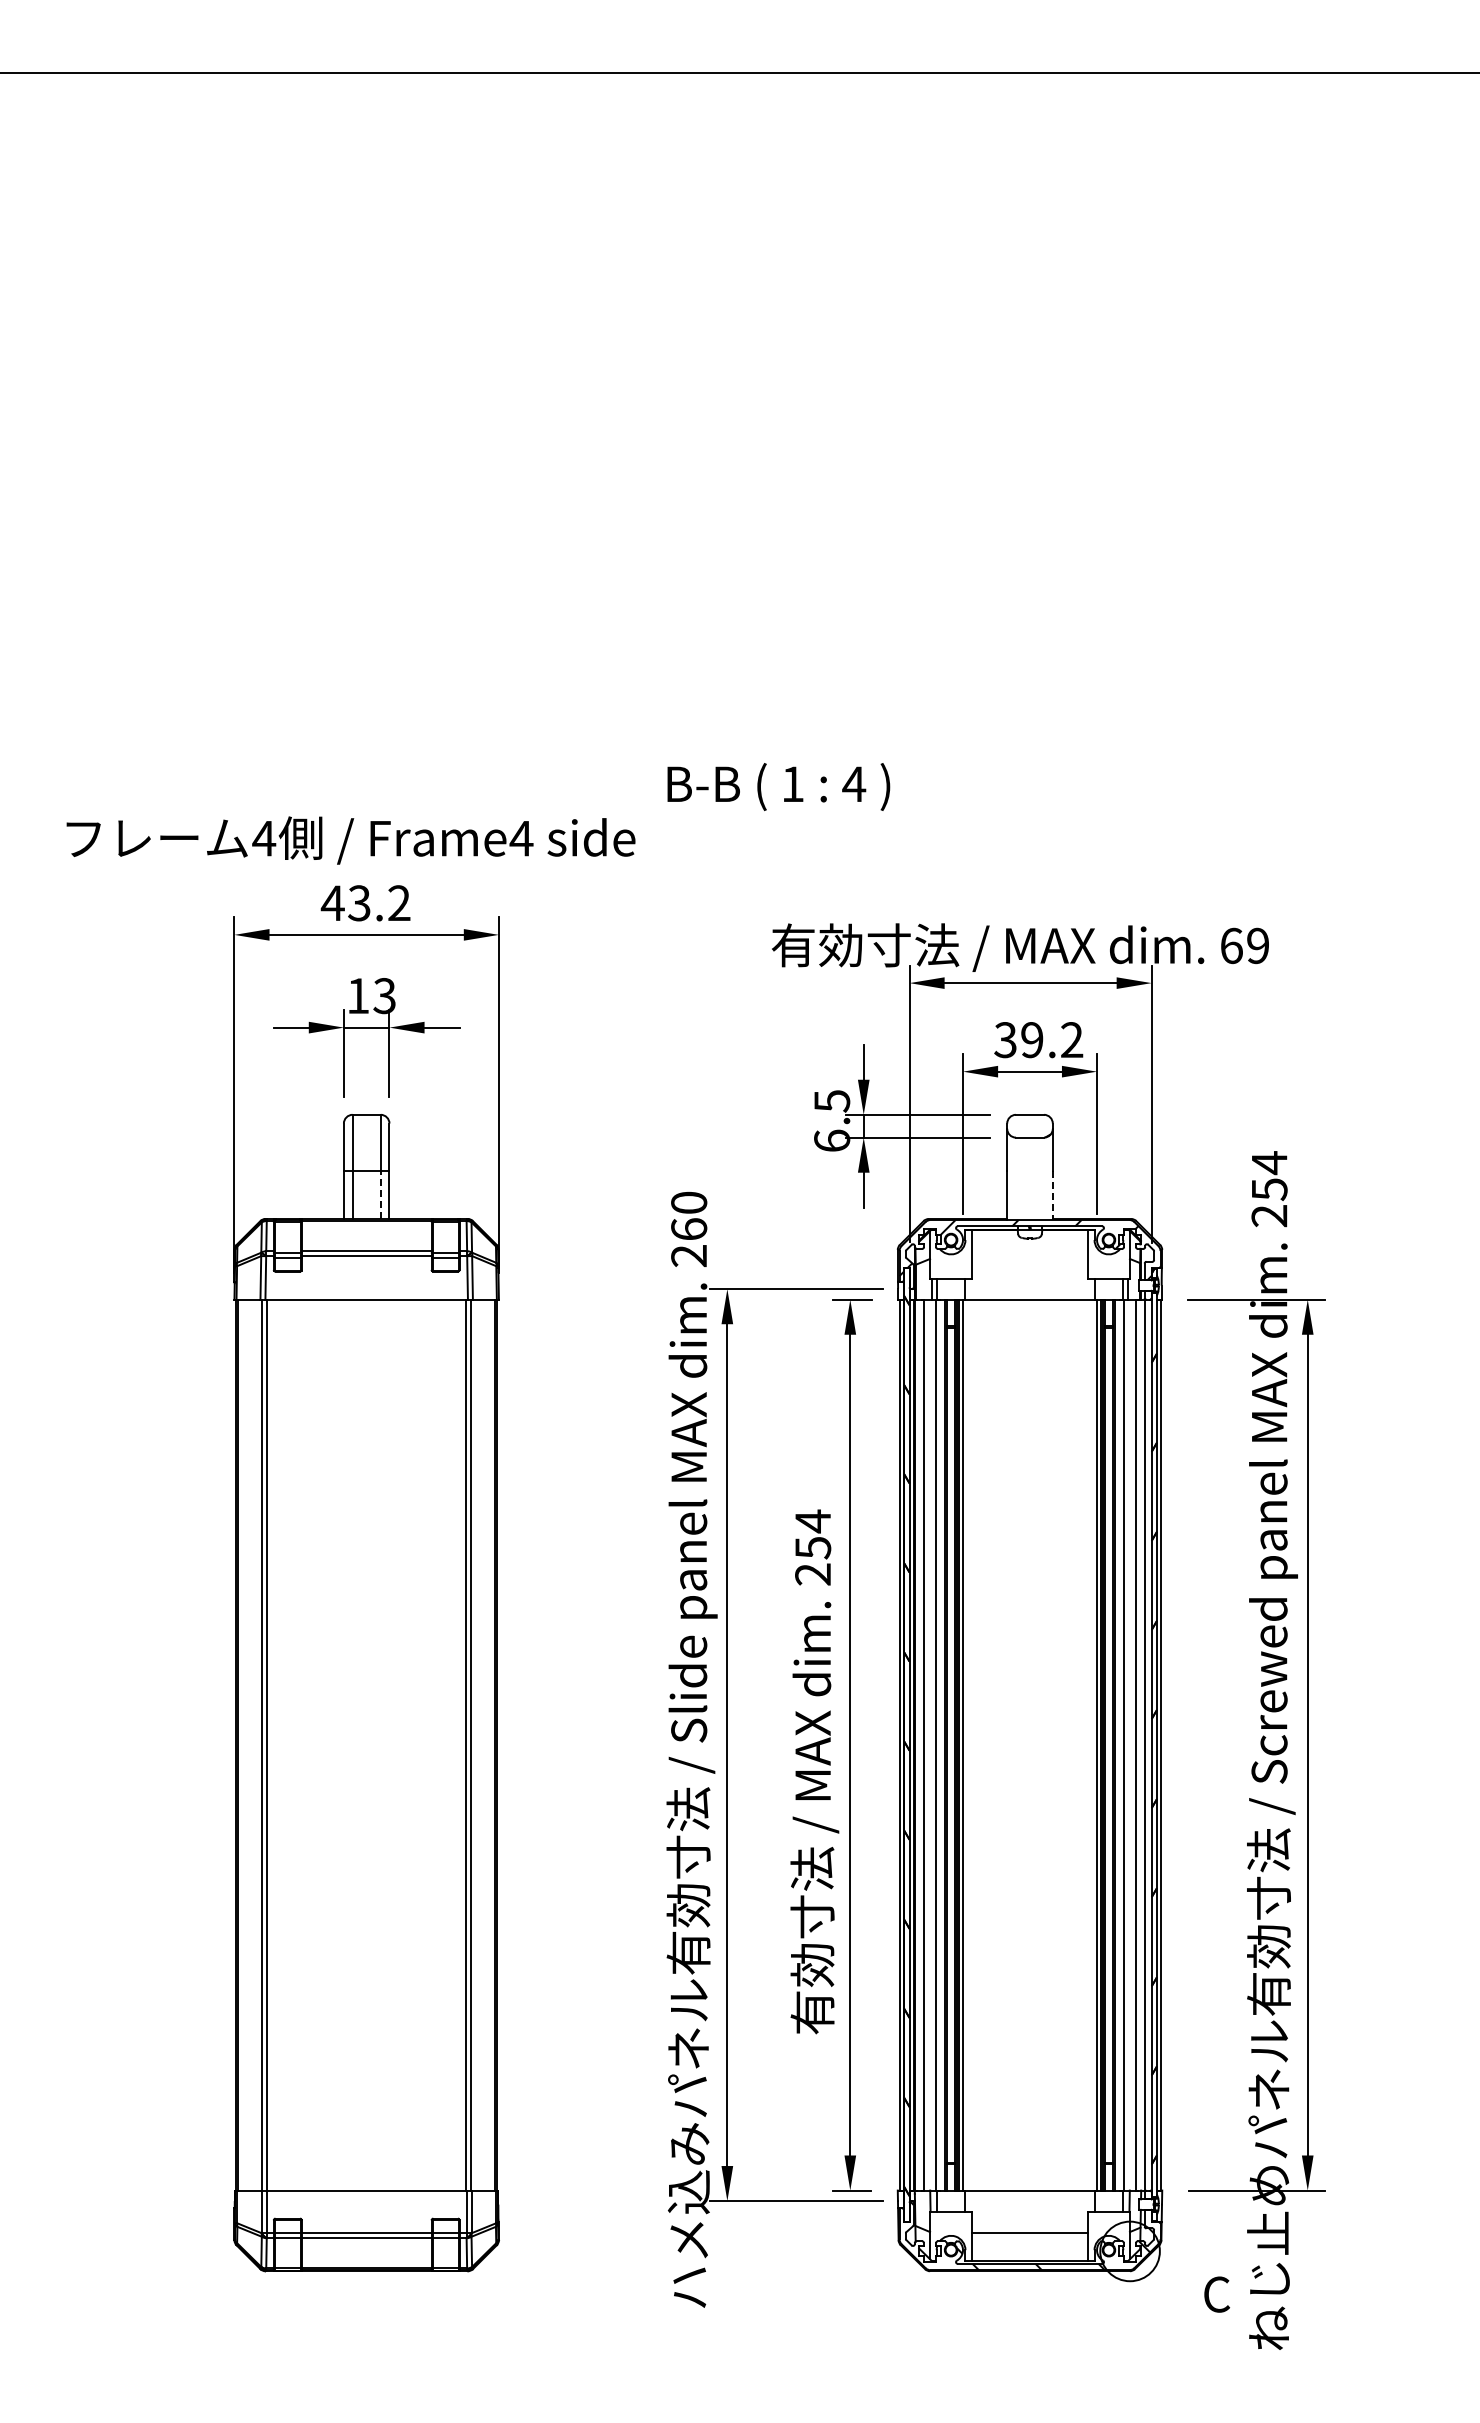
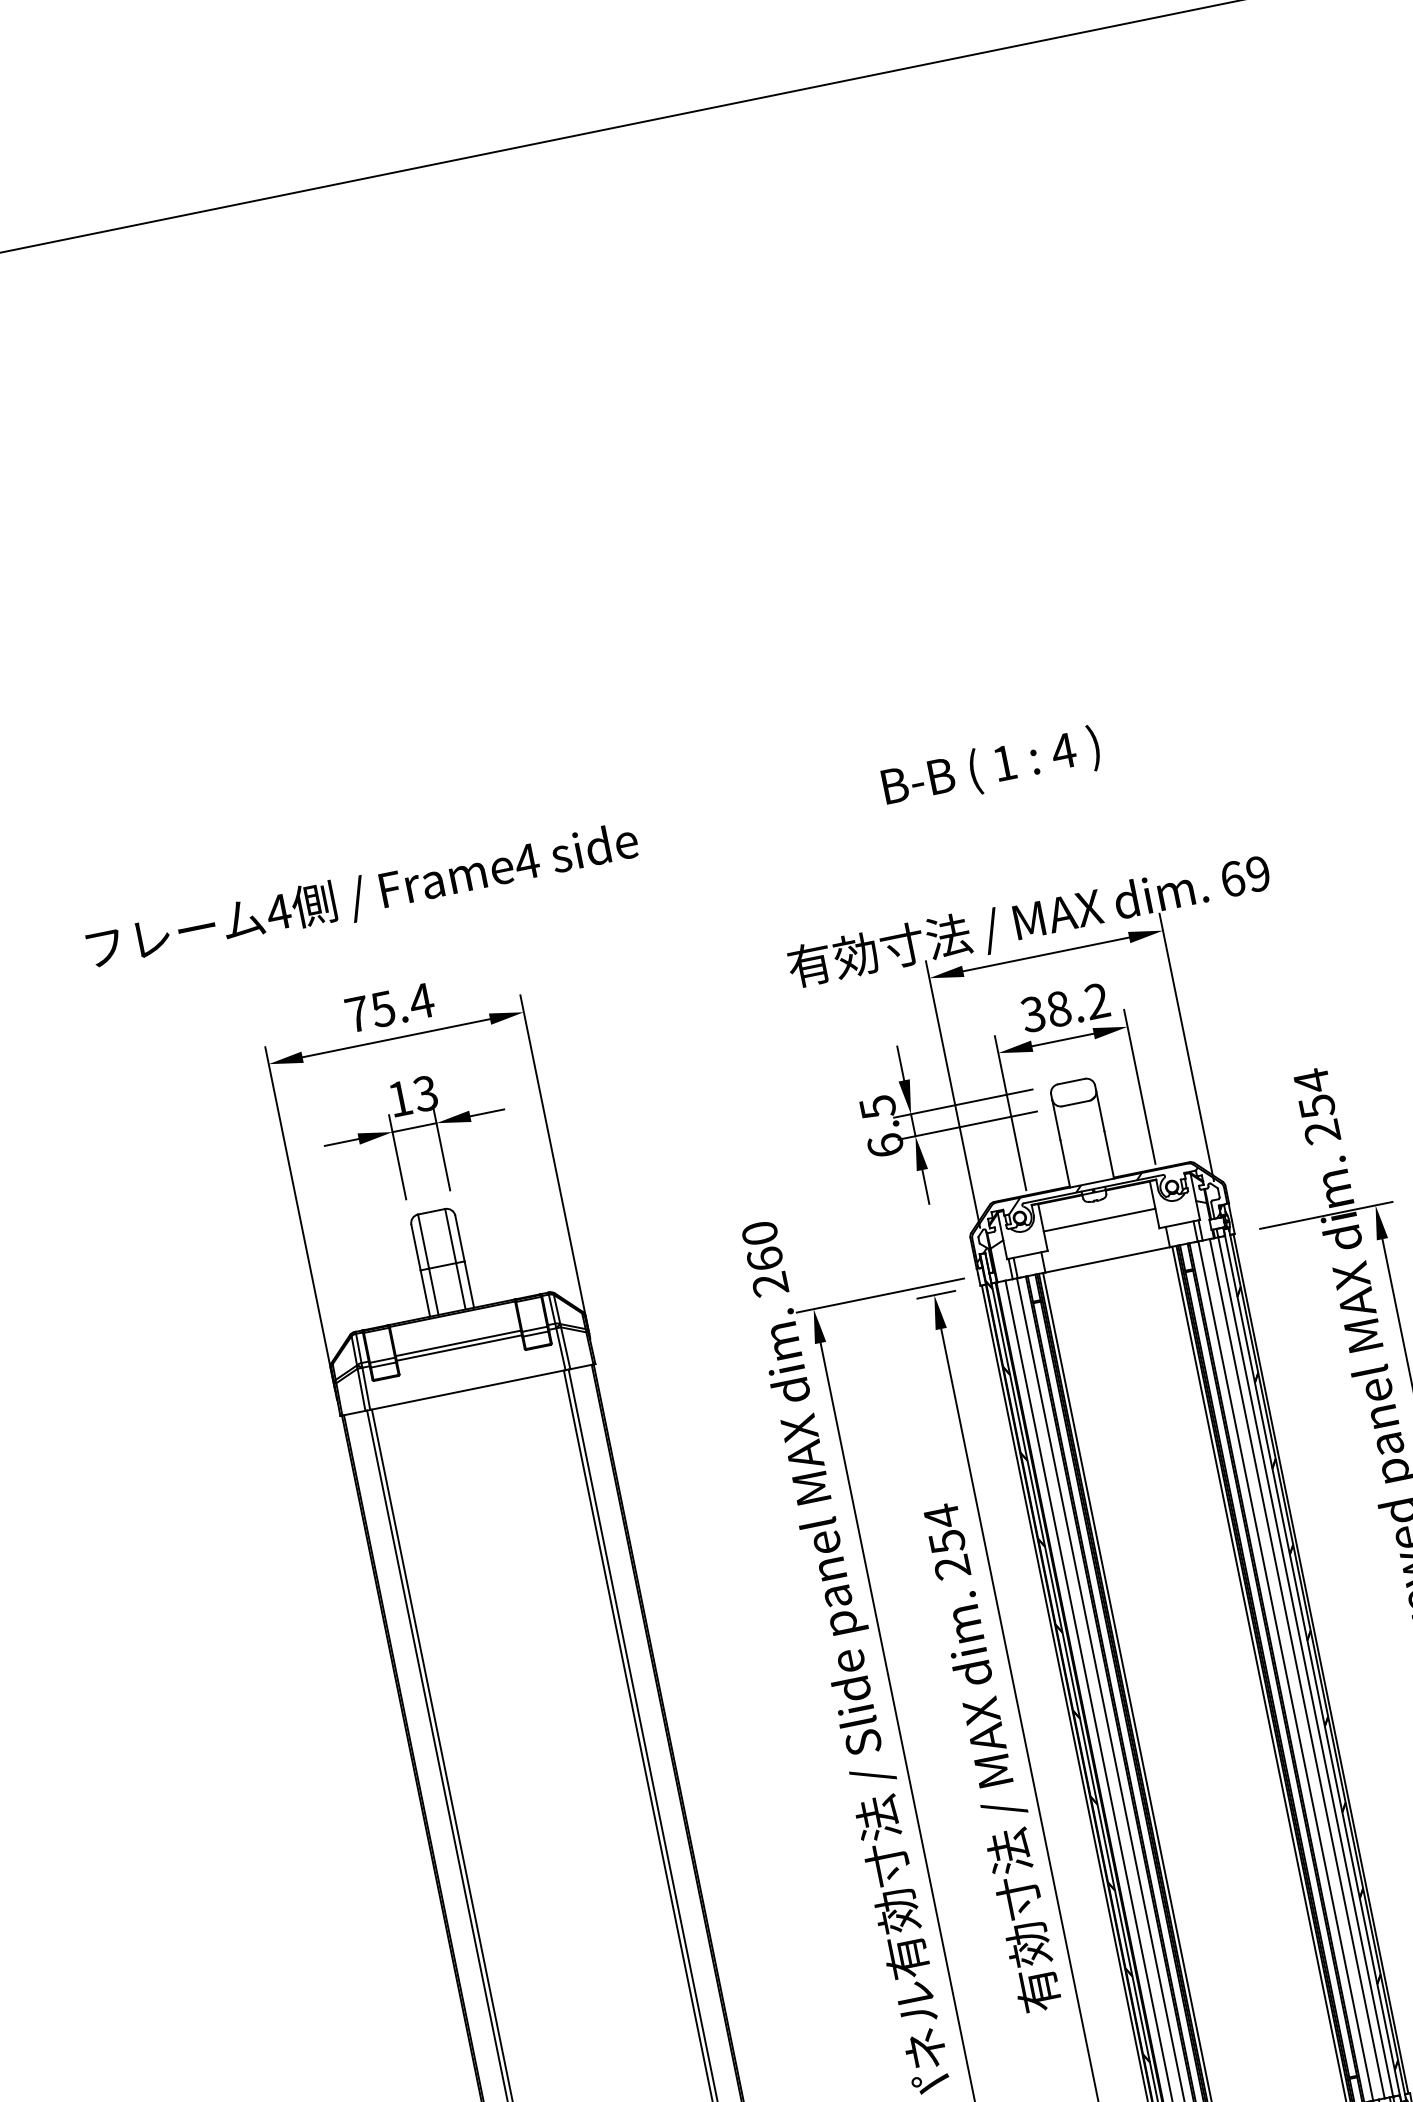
text: (778, 786) -> (991, 768), moved
text: (350, 840) -> (362, 897), moved
text: (365, 903) -> (389, 1008), 43.2 -> 75.4
text: (1032, 1040) -> (1059, 1009), 39.2 -> 38.2
line: (380, 1194) -> (460, 1285), dashed -> solid
line: (1052, 1195) -> (1108, 1155), dashed -> solid
line: (1029, 1258) -> (1099, 1220), added

